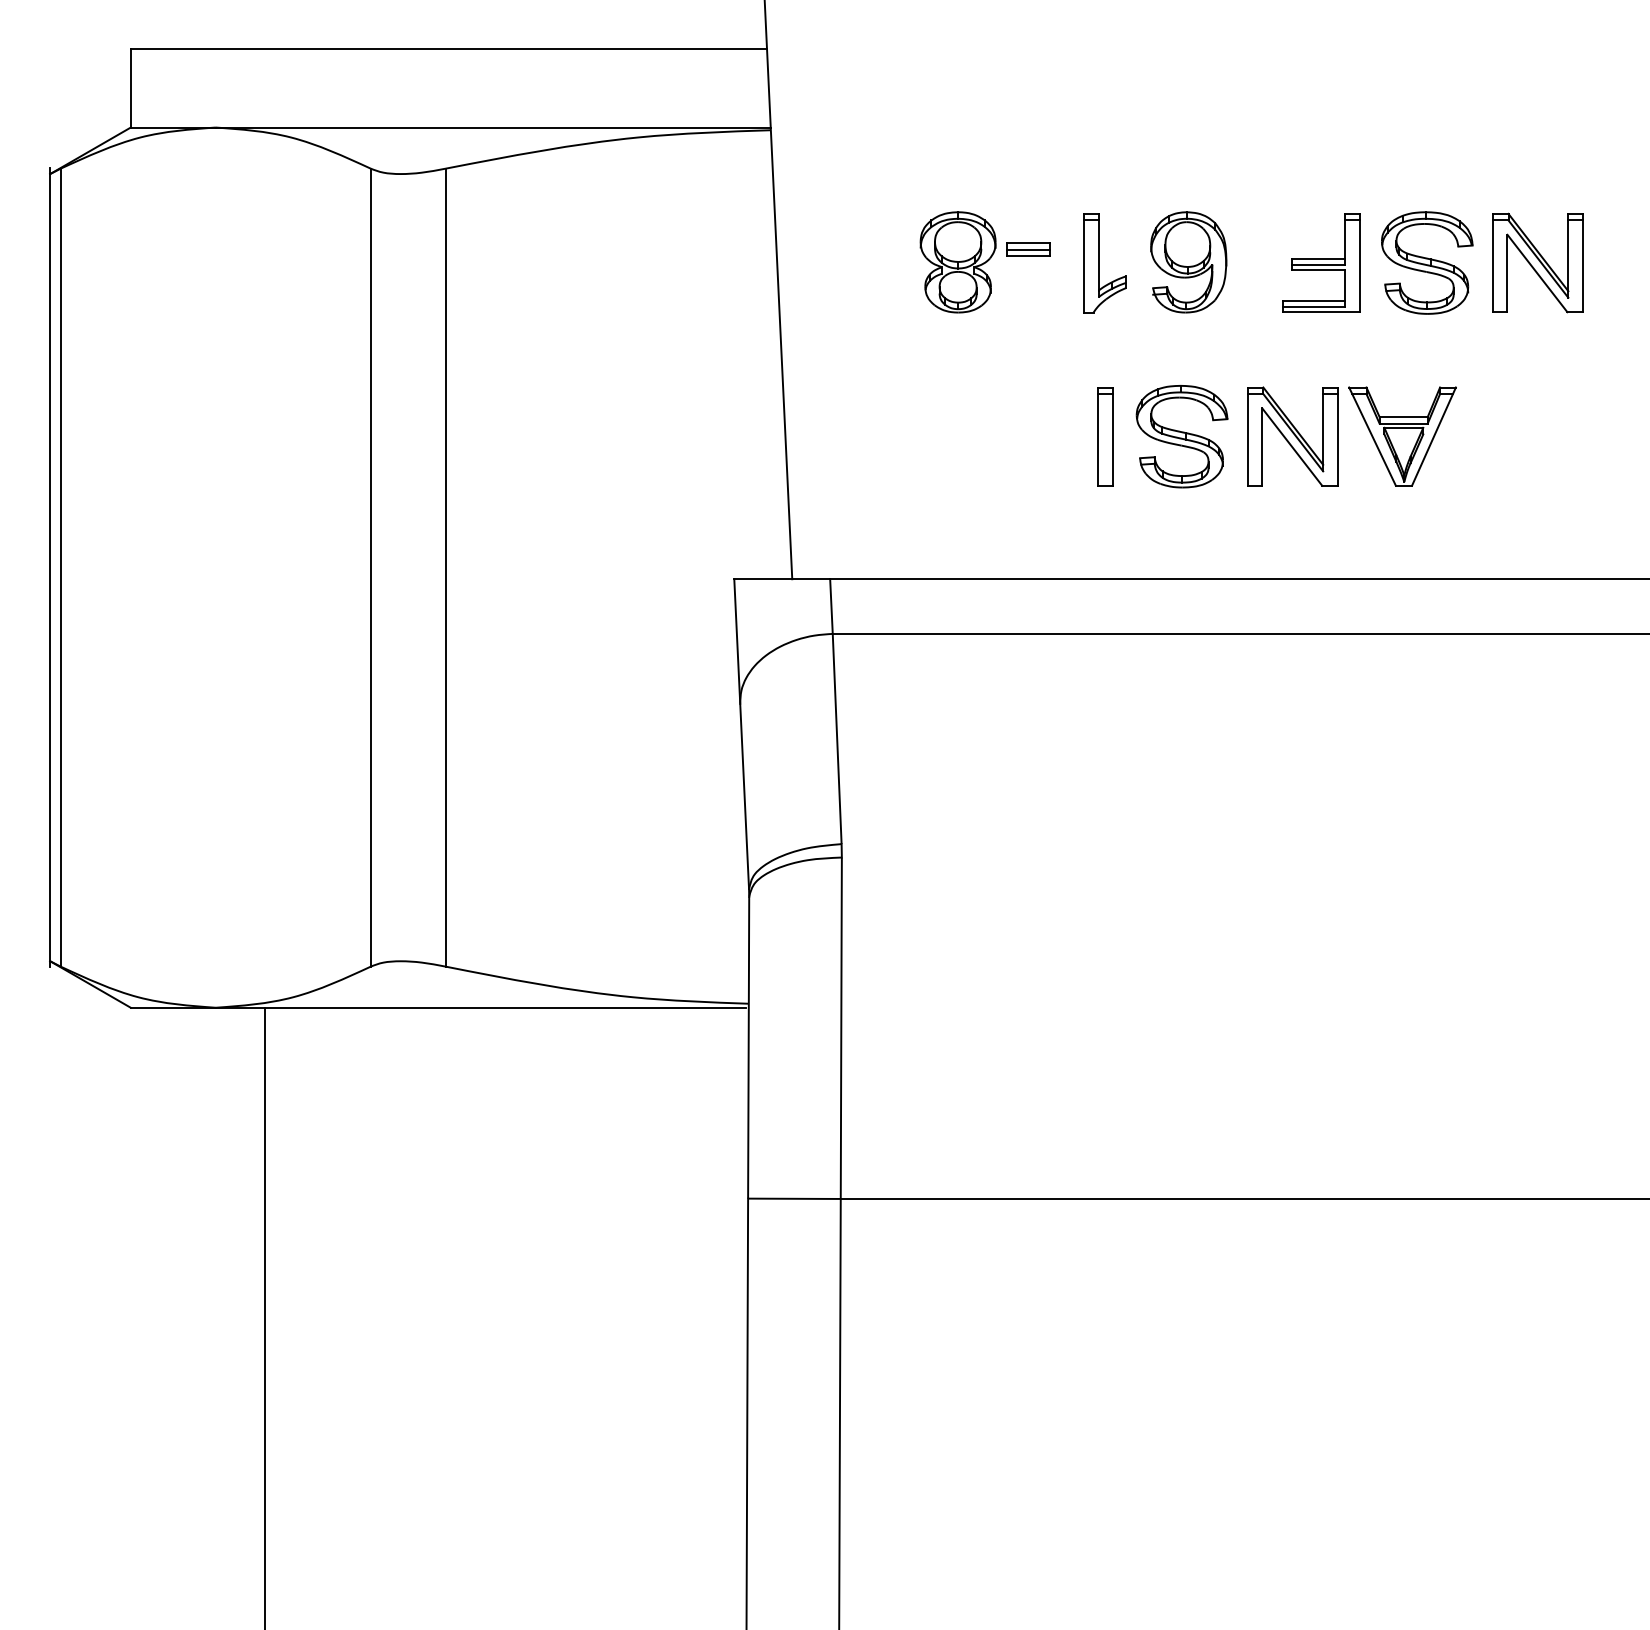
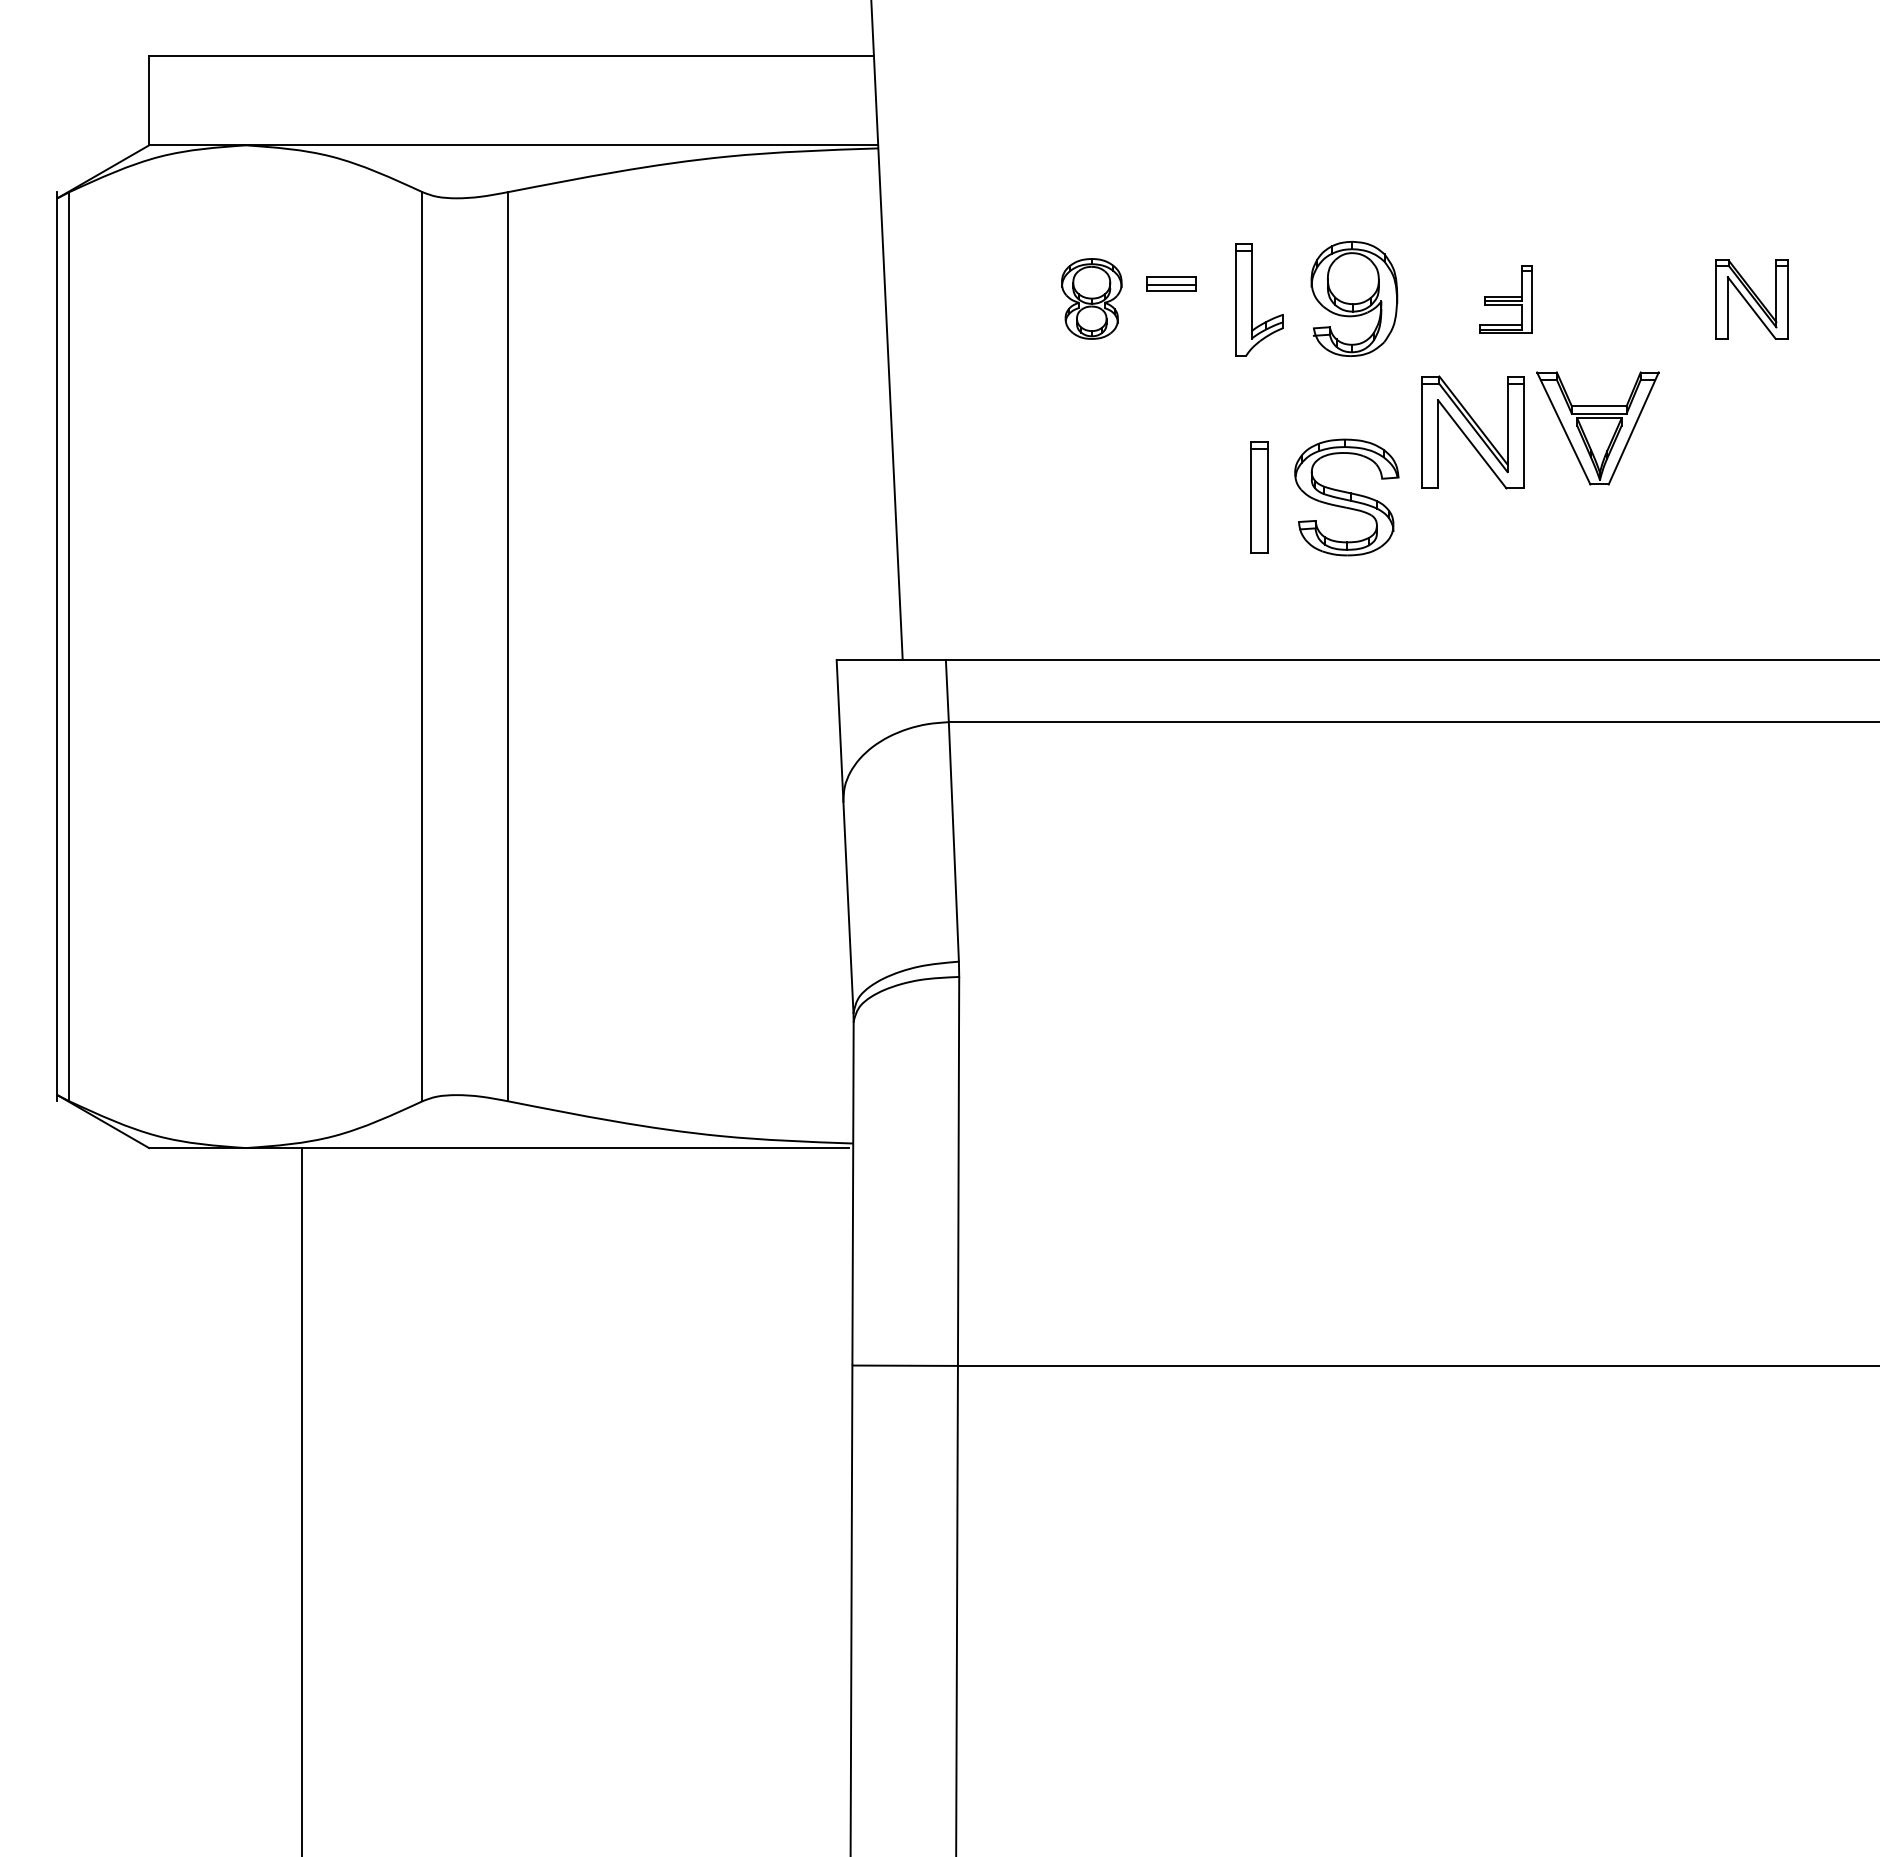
part: (957, 261) -> (1091, 298), size x0.7
part: (1321, 262) -> (1505, 299), size x0.6
part: (1426, 262) -> (1625, 299), removed
part: (1537, 262) -> (1751, 299), size x0.7
part: (1292, 436) -> (1472, 432), moved
part: (1402, 436) -> (1597, 428), moved

